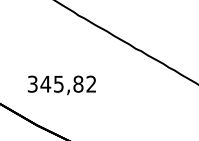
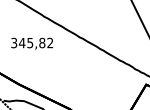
text: (60, 84) -> (31, 43), moved

